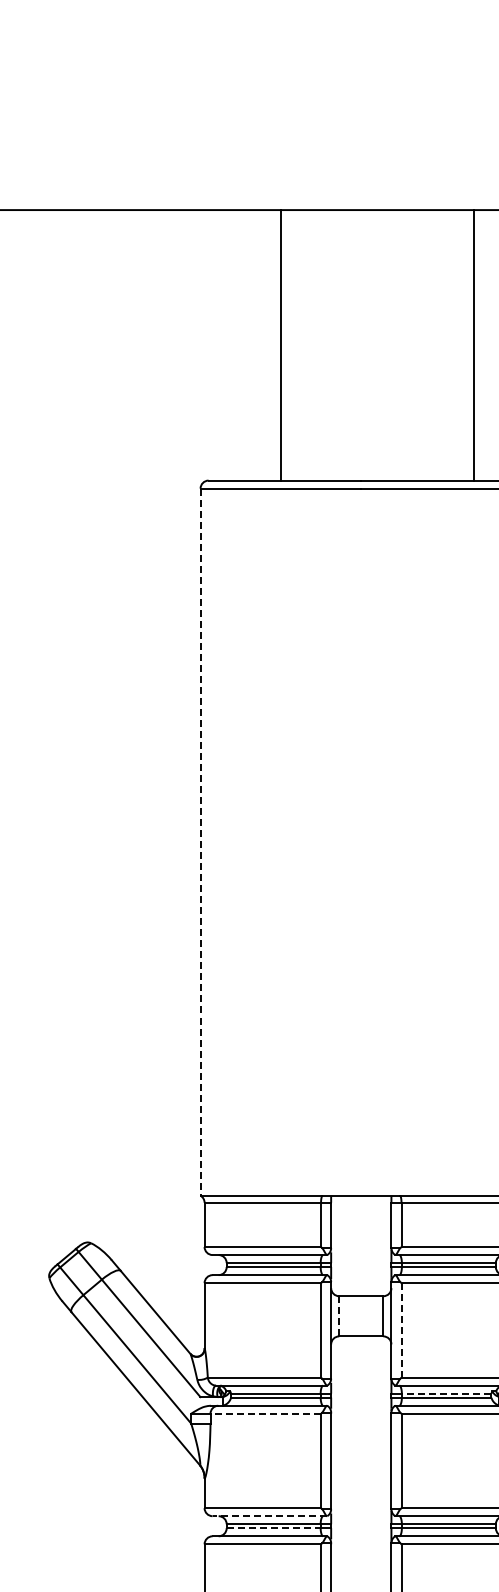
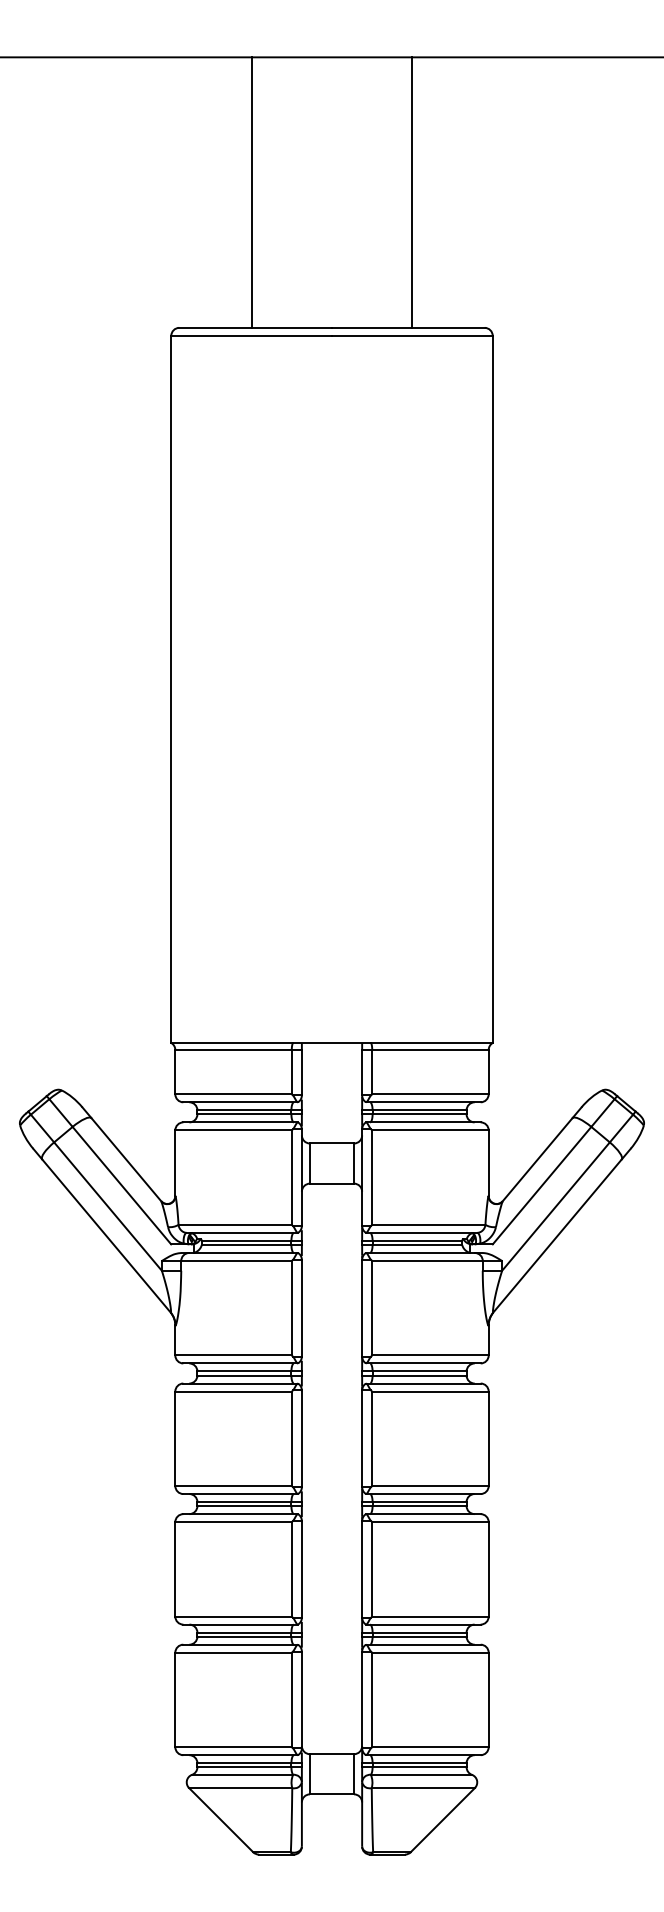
line: (473, 345) -> (412, 192), moved
line: (200, 842) -> (171, 689), dashed -> solid
line: (338, 1317) -> (309, 1164), dashed -> solid
line: (401, 1331) -> (372, 1178), dashed -> solid
line: (446, 1393) -> (417, 1240), dashed -> solid
line: (265, 1414) -> (236, 1261), dashed -> solid
line: (269, 1516) -> (240, 1363), dashed -> solid
line: (273, 1528) -> (244, 1375), dashed -> solid

